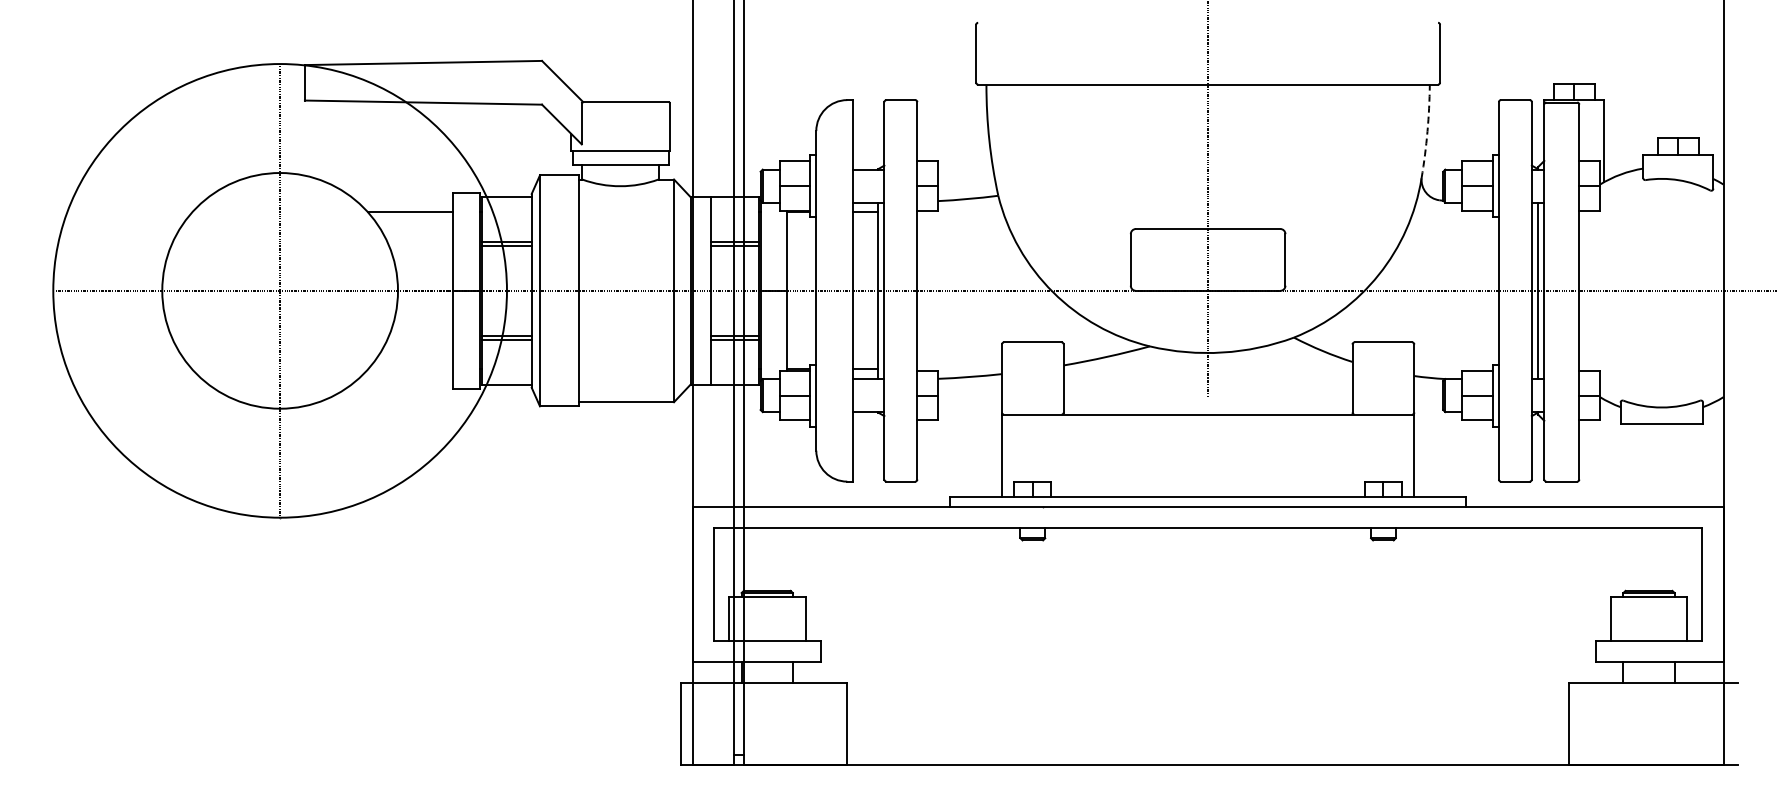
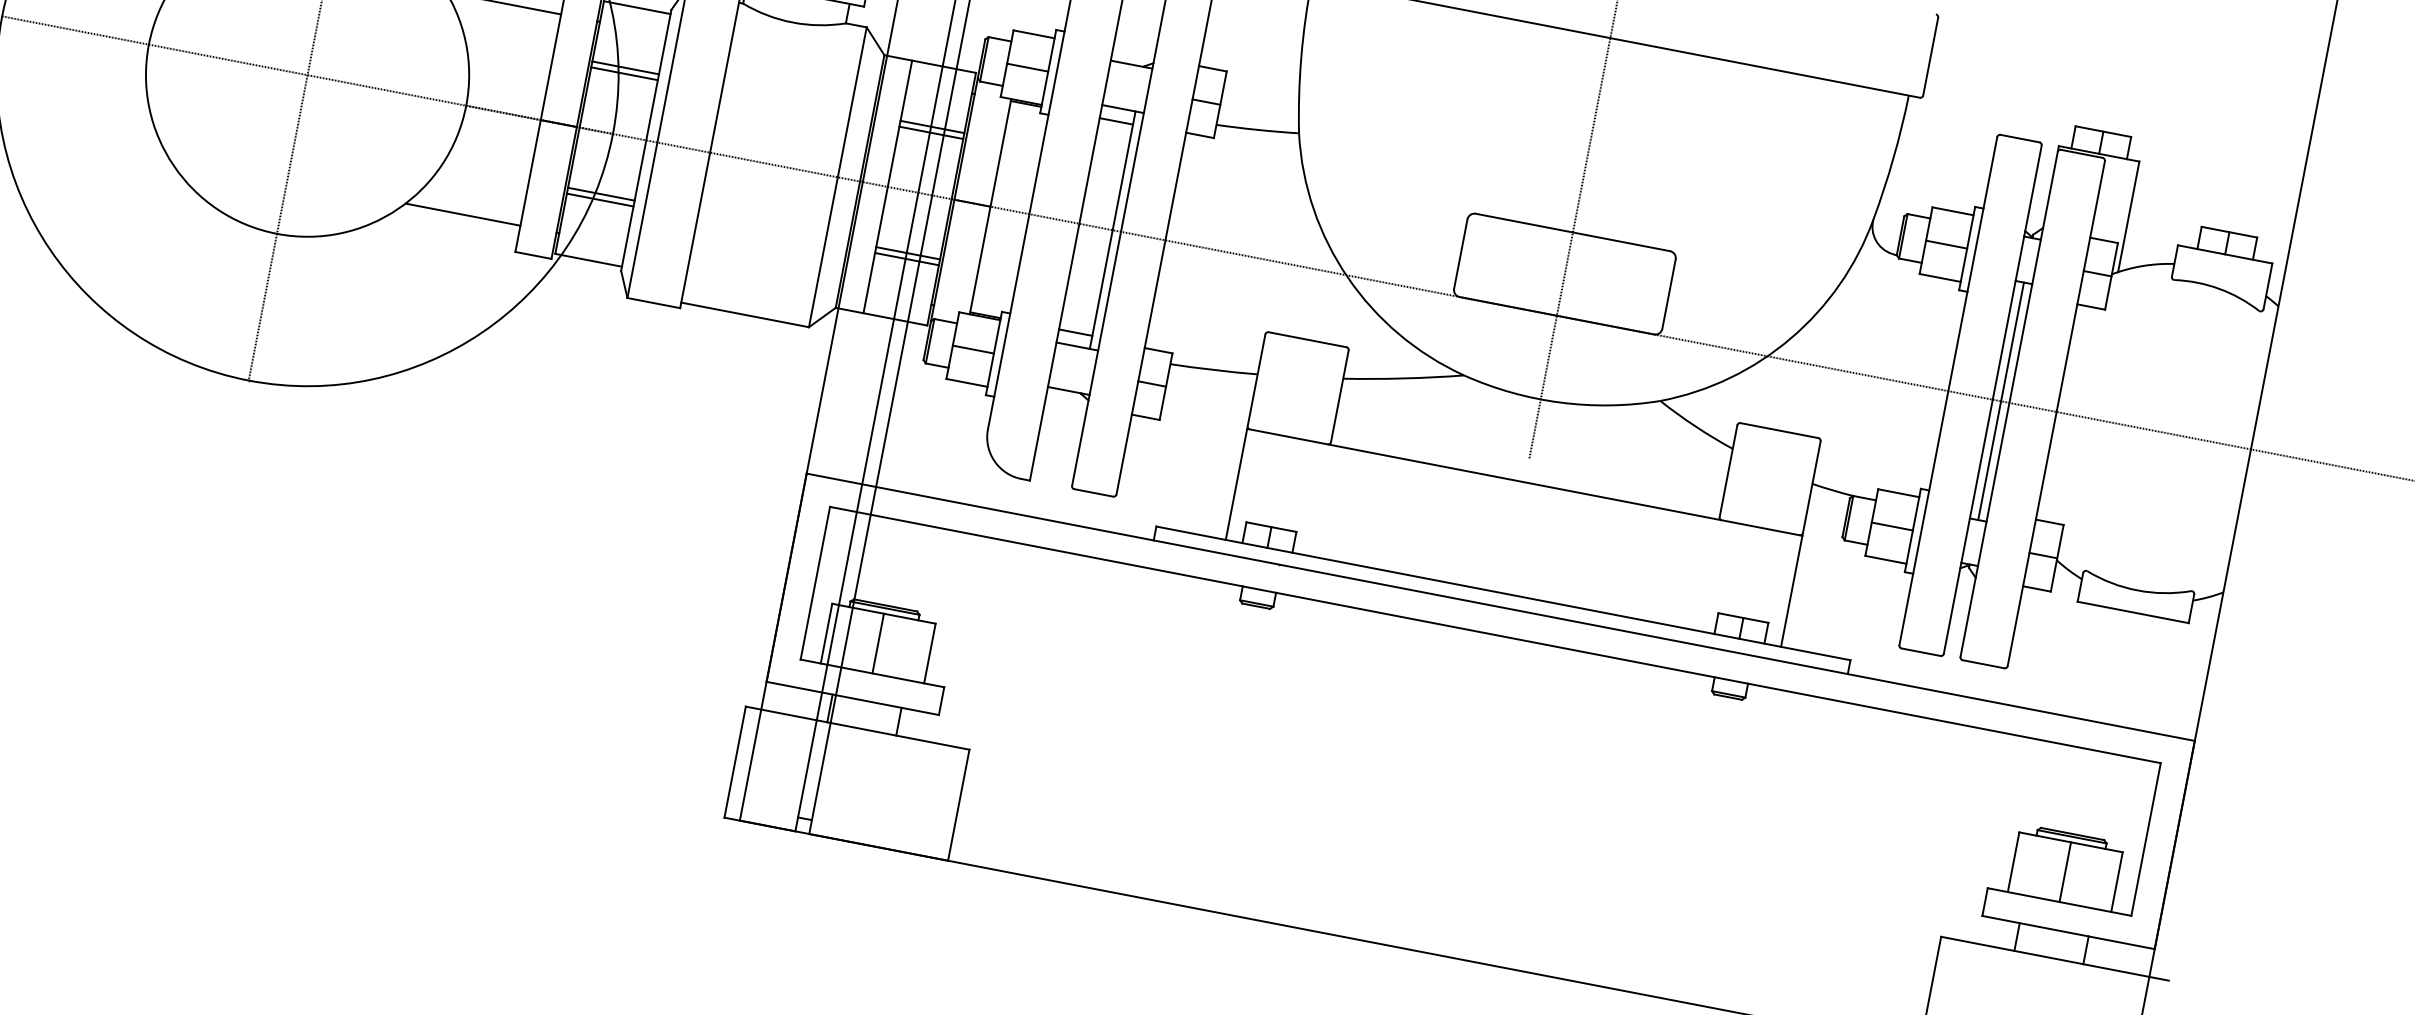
arc: (1427, 131) -> (1893, 158), dashed -> solid
line: (410, 369) -> (462, 214), added
line: (767, 619) -> (878, 643), added
line: (1649, 619) -> (2065, 872), added

